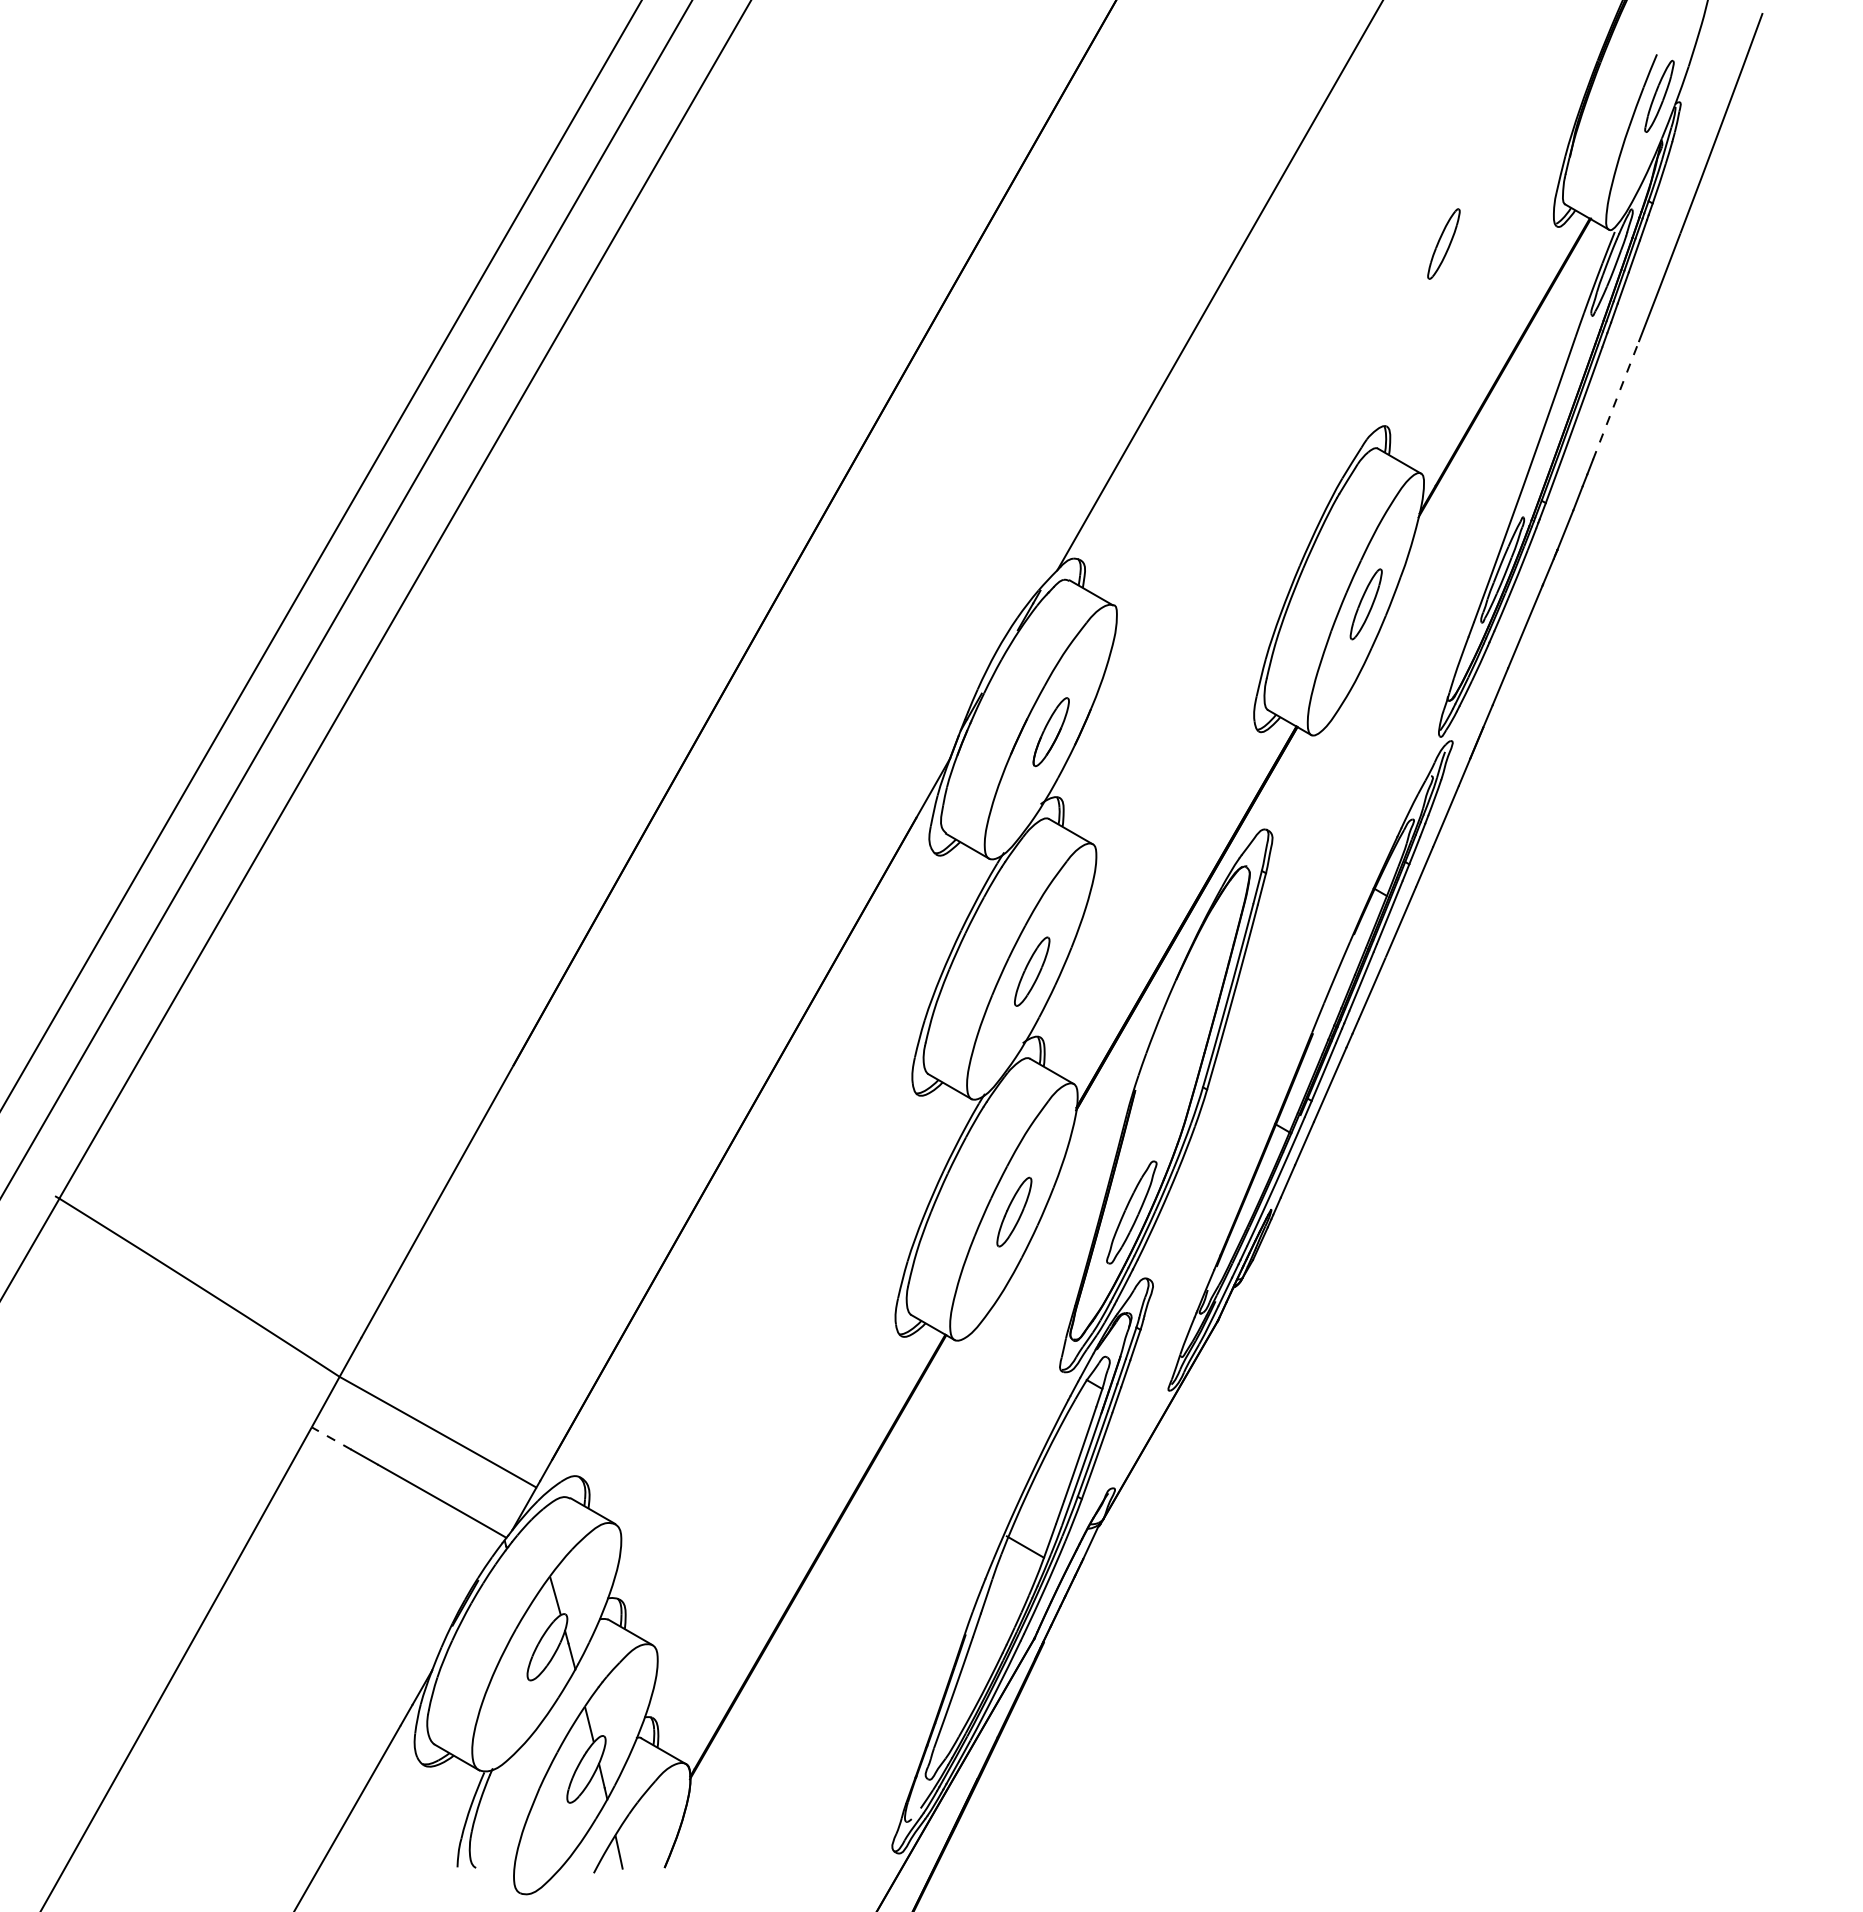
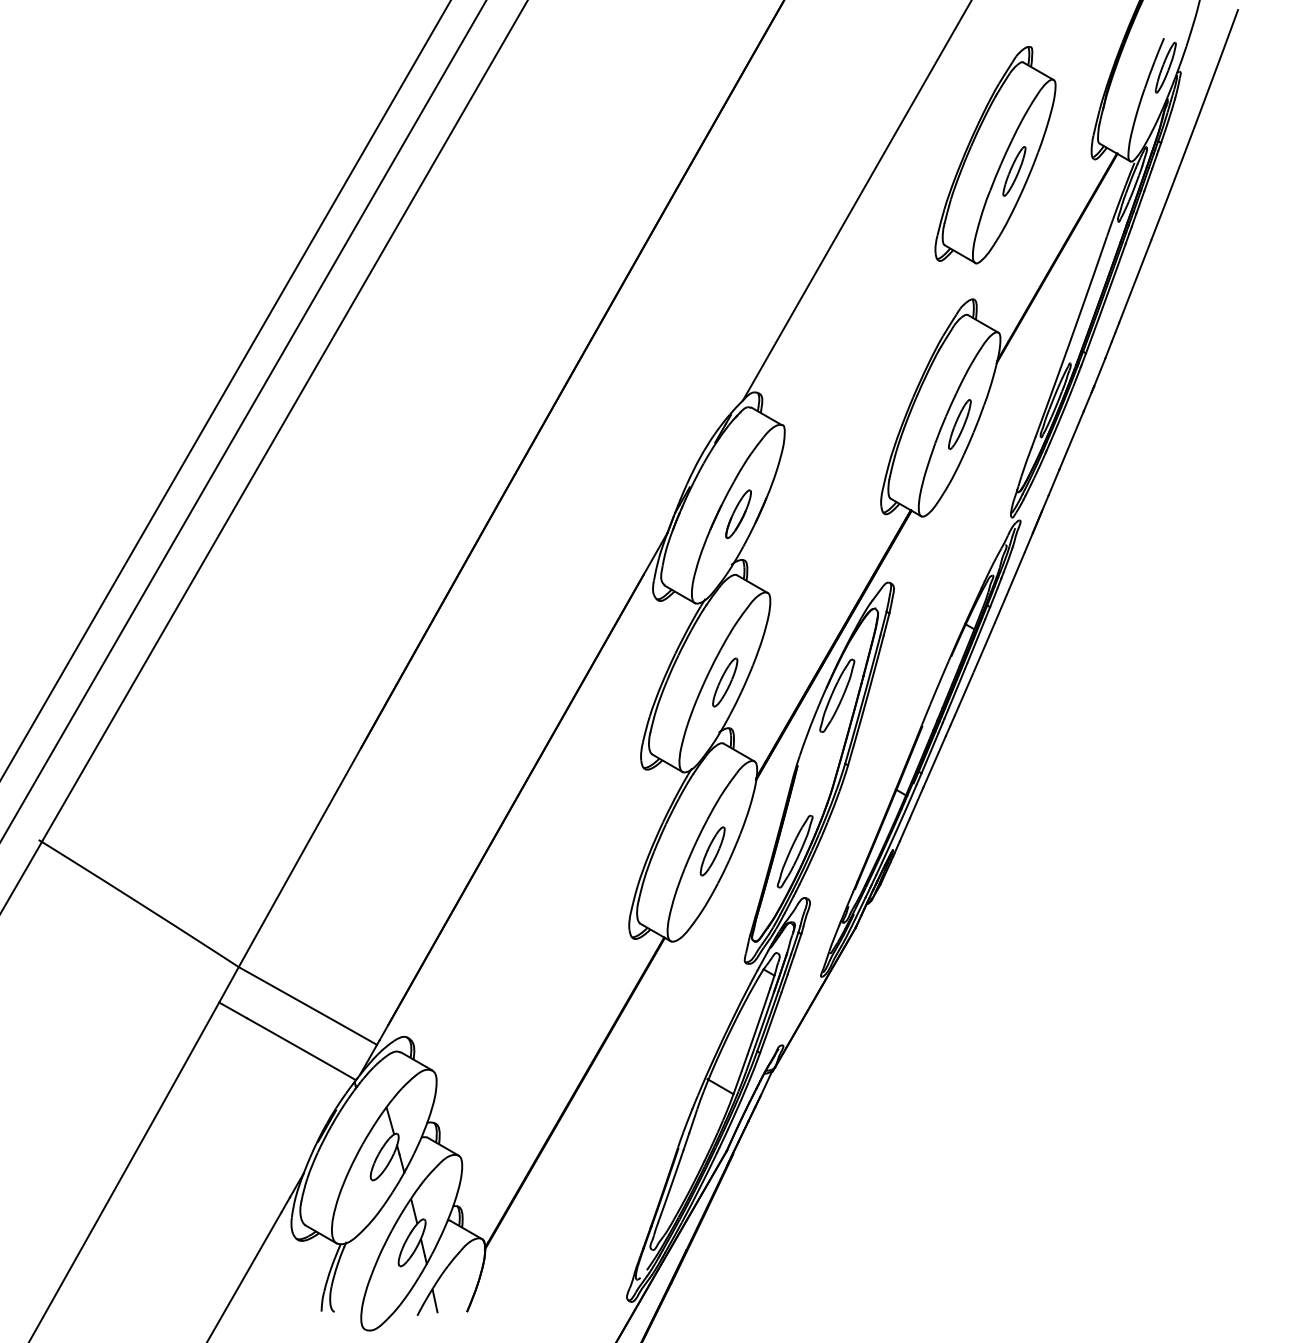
part: (1416, 220) -> (995, 154), added
line: (1616, 400) -> (1135, 281), dashed -> solid
part: (1191, 990) -> (837, 695), added
line: (331, 1438) -> (233, 1010), dashed -> solid

